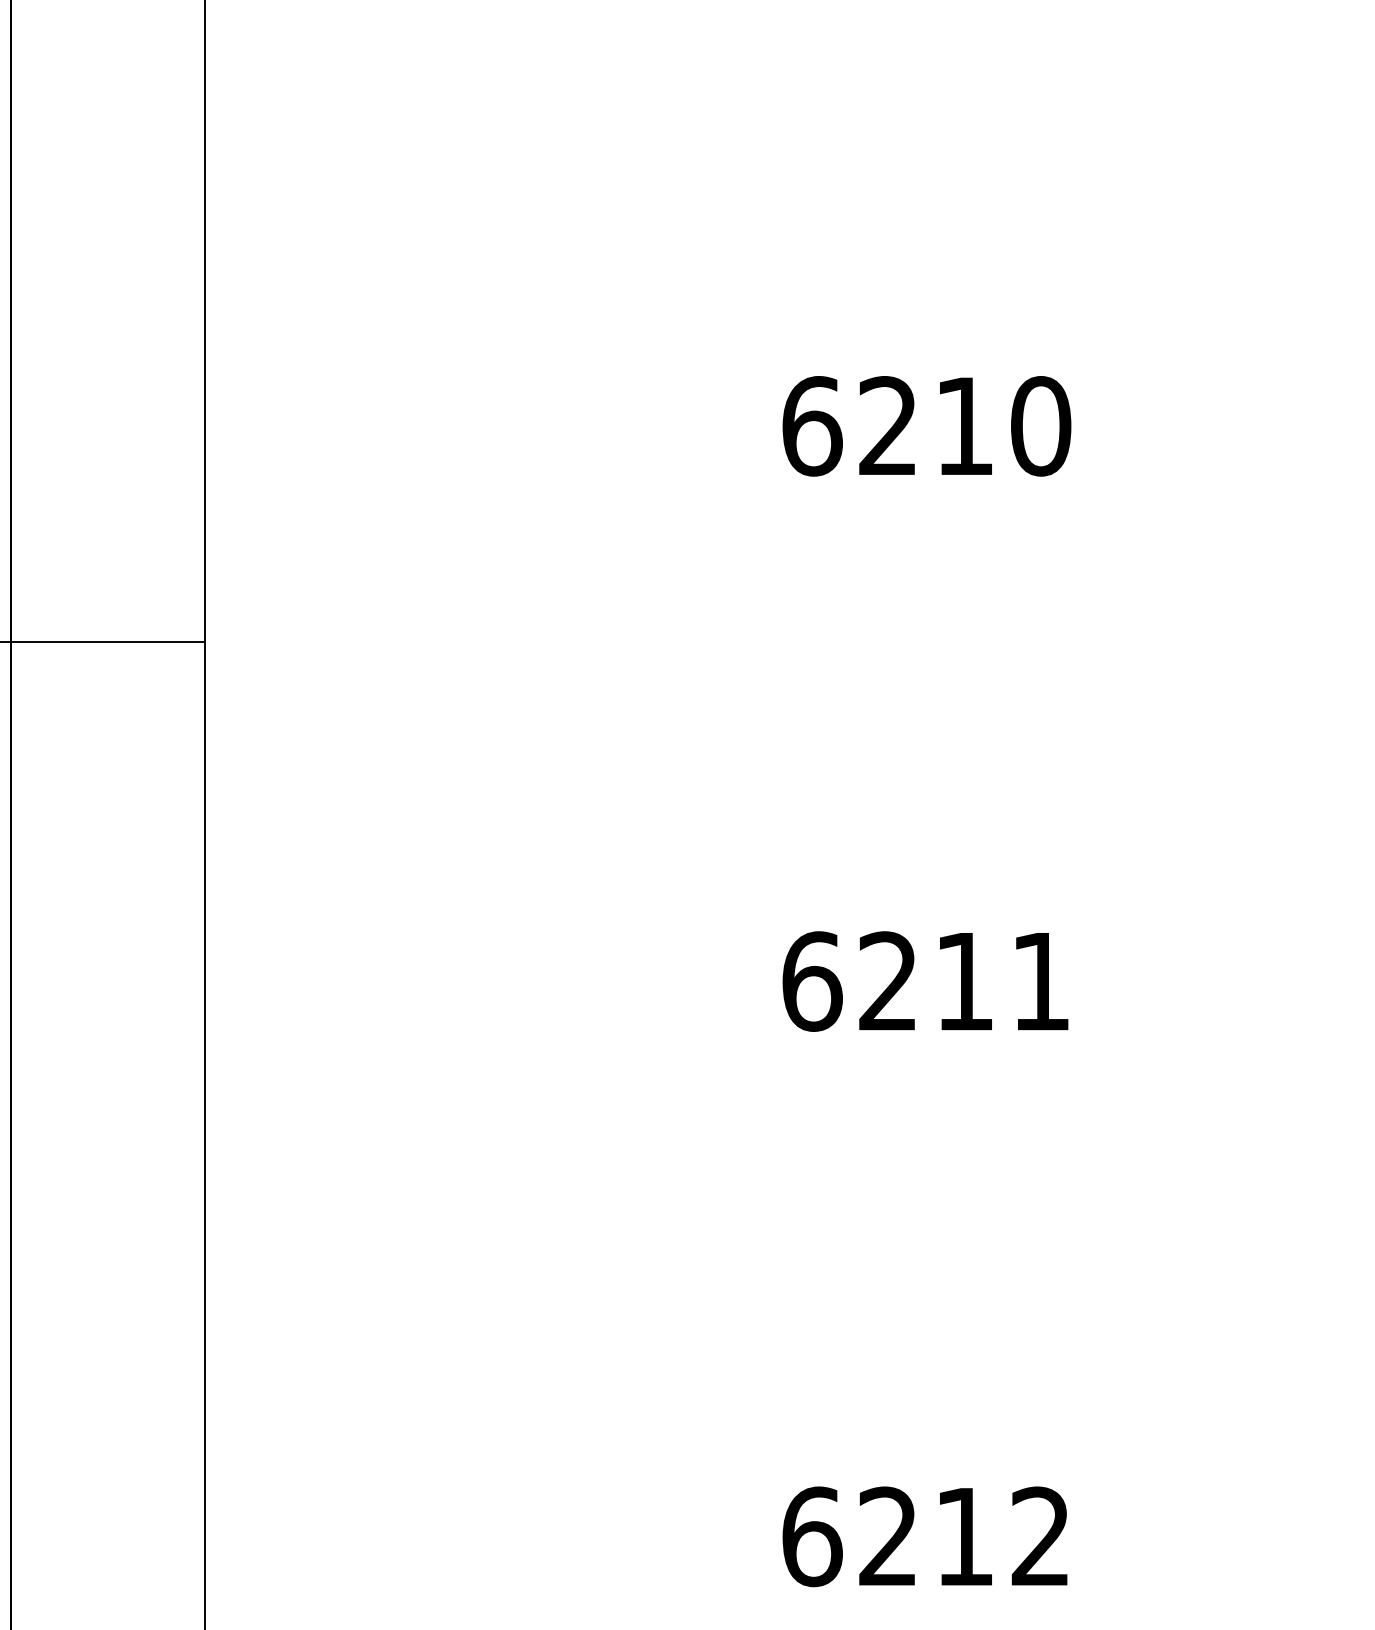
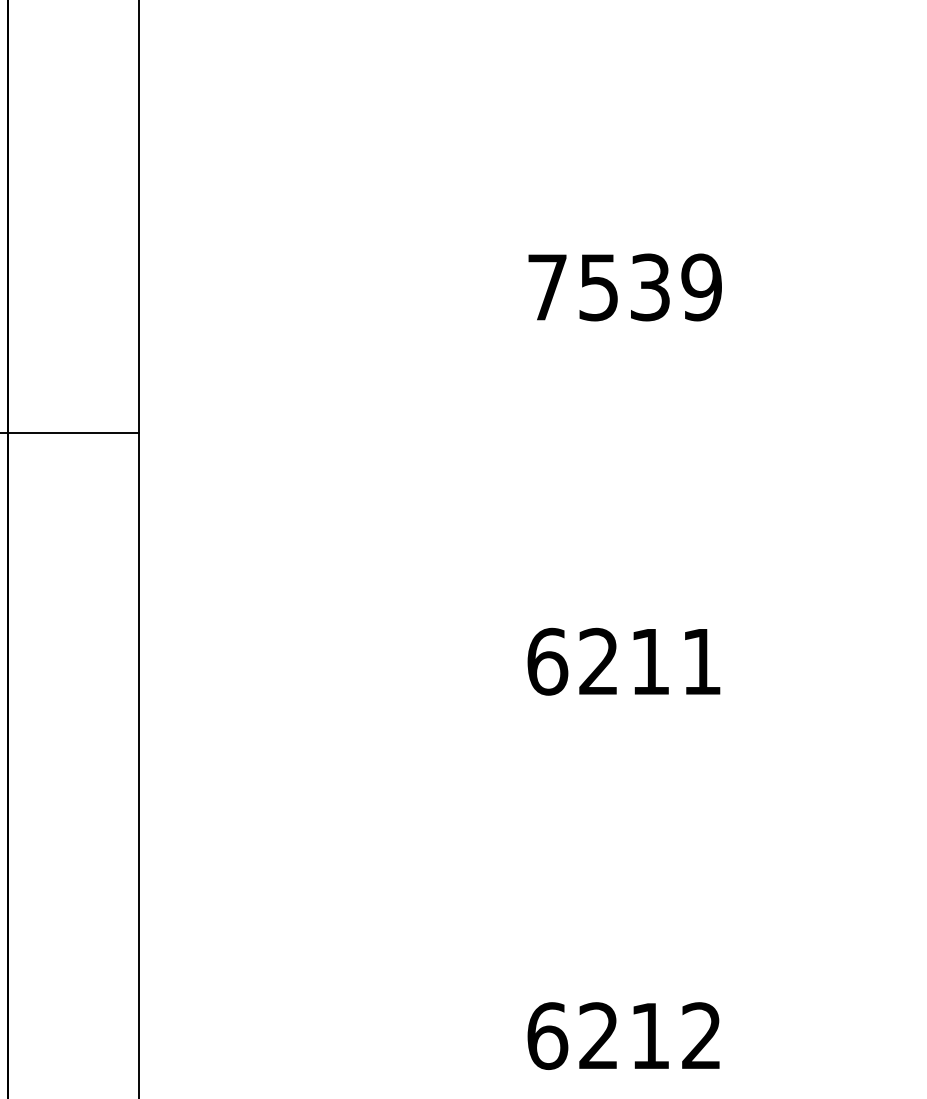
text: (926, 426) -> (624, 287), 6210 -> 7539

